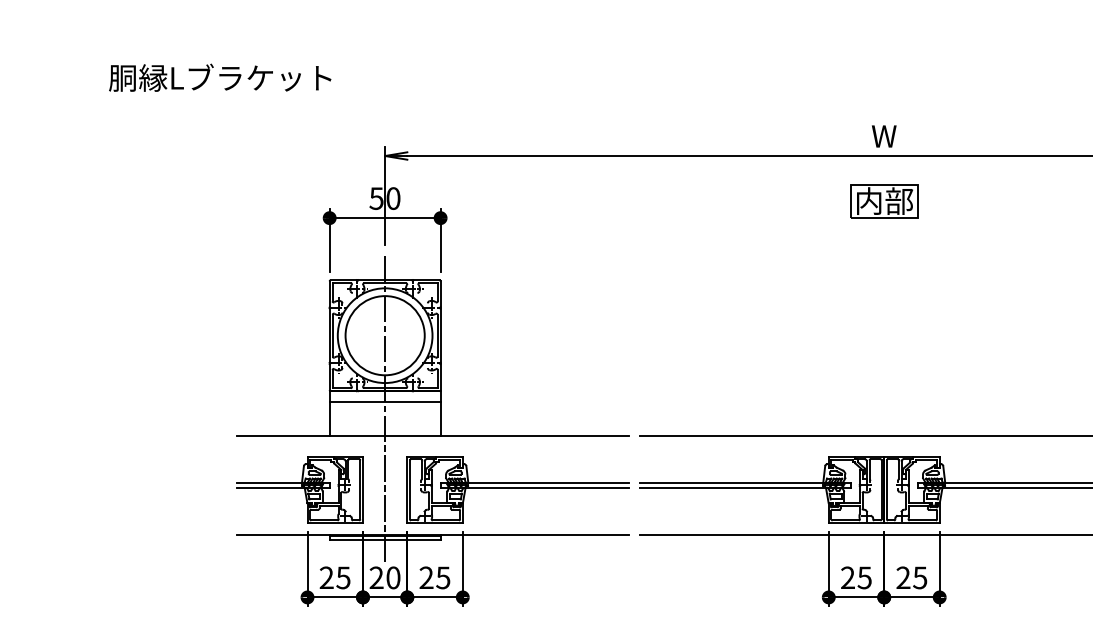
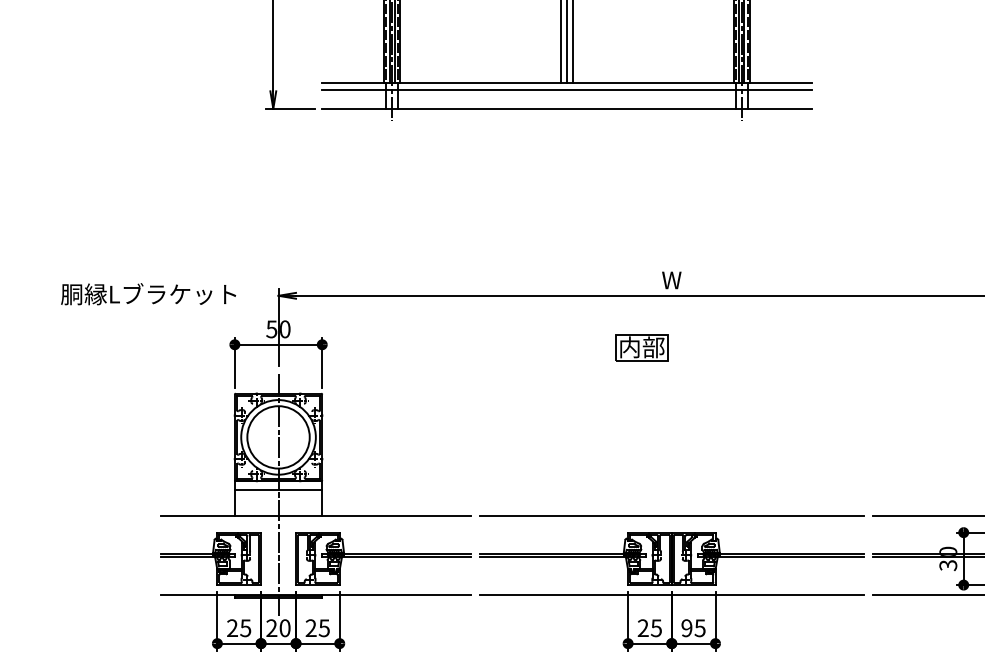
text: (220, 78) -> (148, 294), moved
part: (883, 201) -> (641, 347), moved
text: (902, 578) -> (686, 628), 25 -> 95

